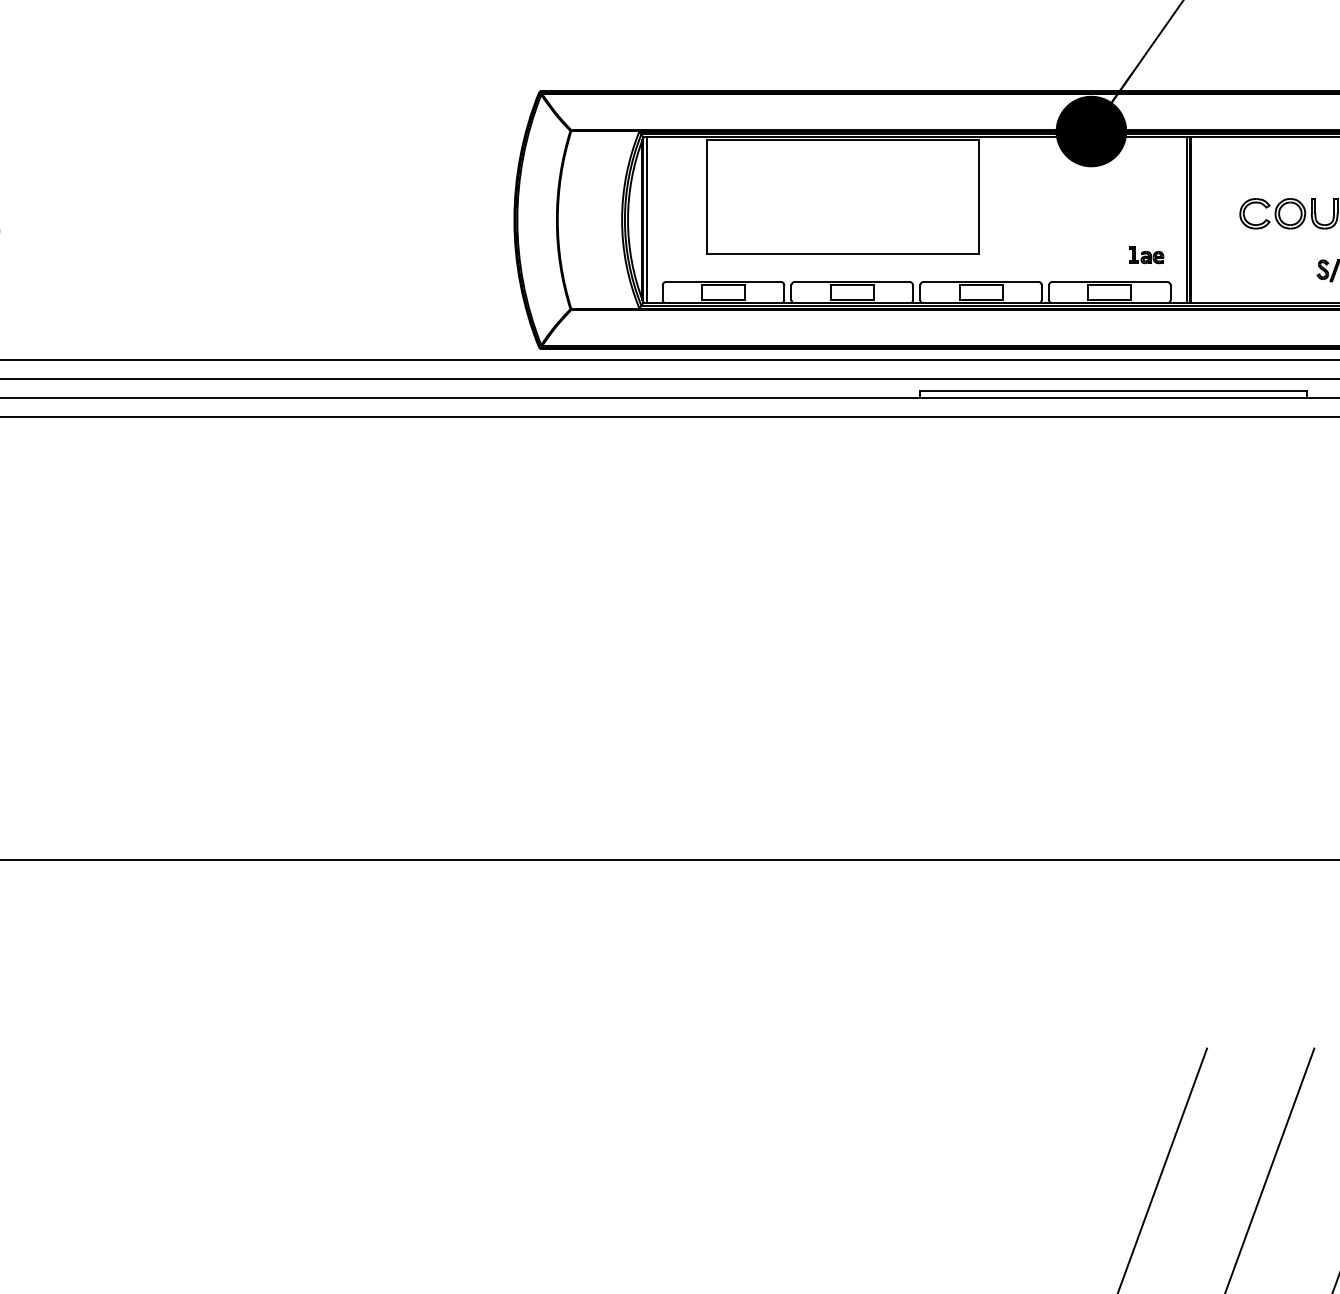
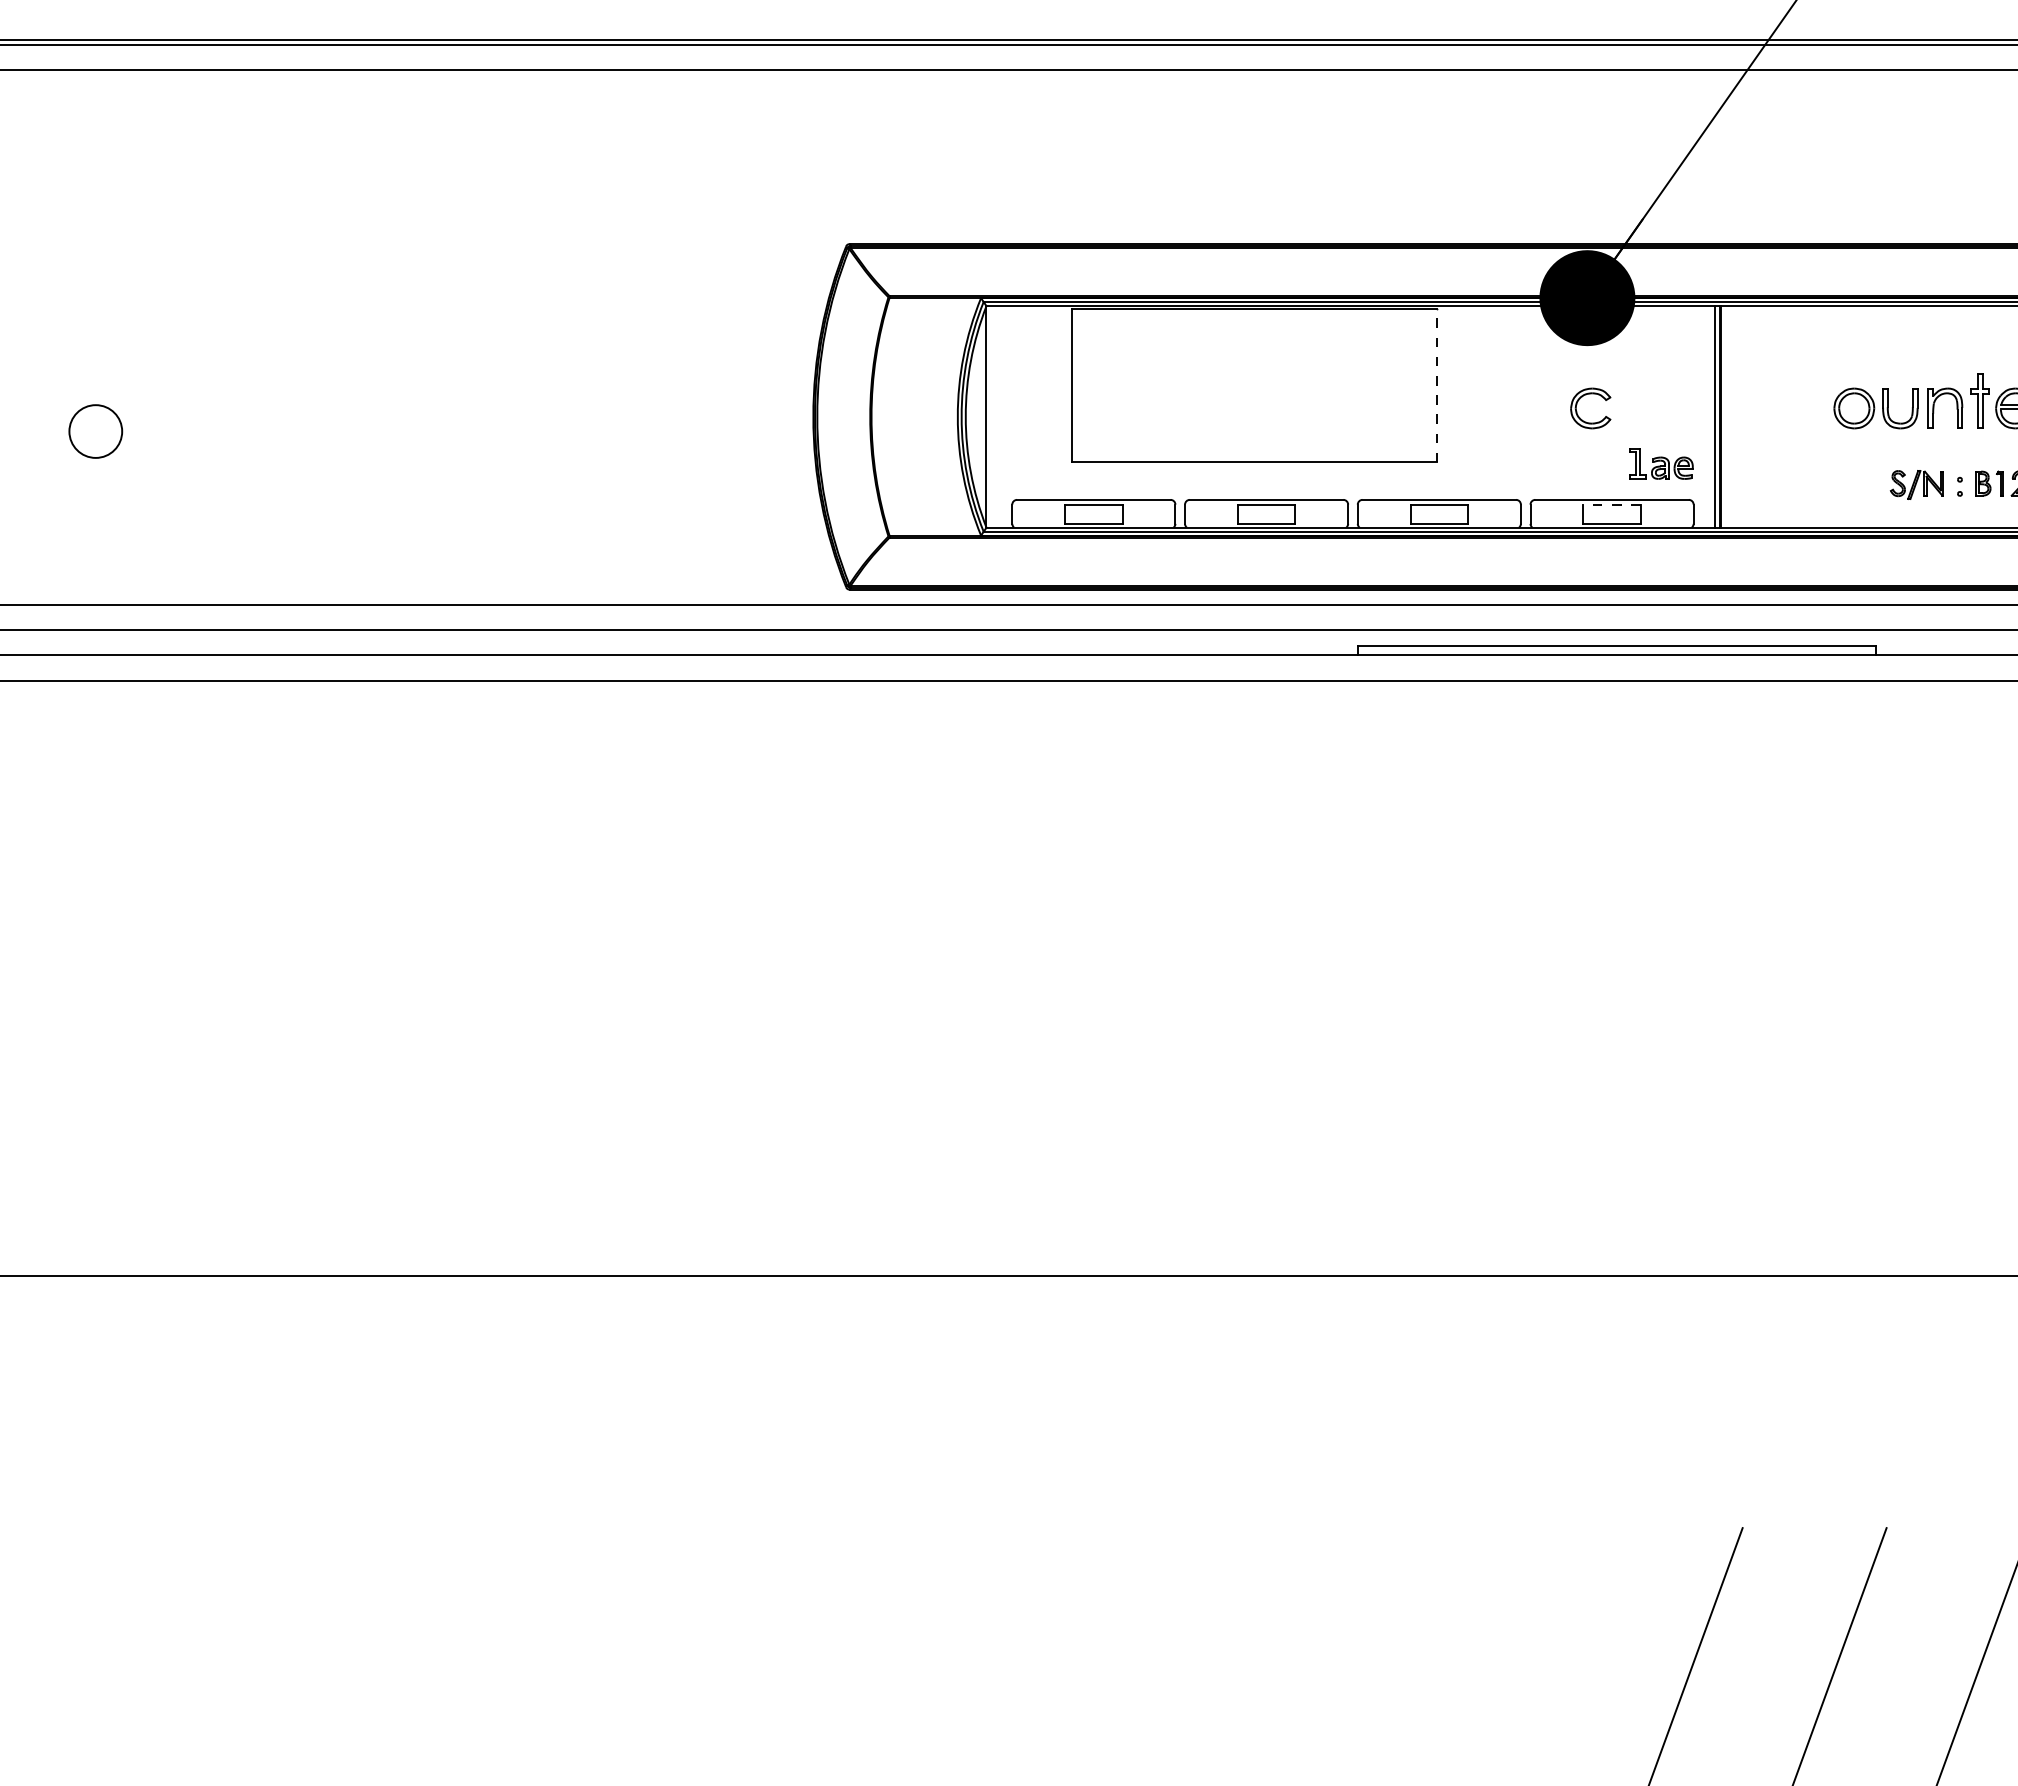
line: (978, 196) -> (1436, 385), solid -> dashed
part: (1245, 216) -> (1577, 411), moved
line: (642, 219) -> (984, 416), removed
line: (646, 219) -> (990, 416), removed
part: (1146, 255) -> (1661, 464), size x1.4
line: (1110, 285) -> (1612, 504), solid -> dashed

